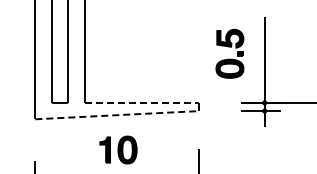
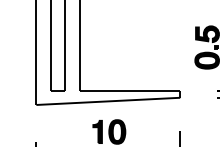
line: (142, 102) -> (130, 90), dashed -> solid
line: (117, 115) -> (108, 101), dashed -> solid

